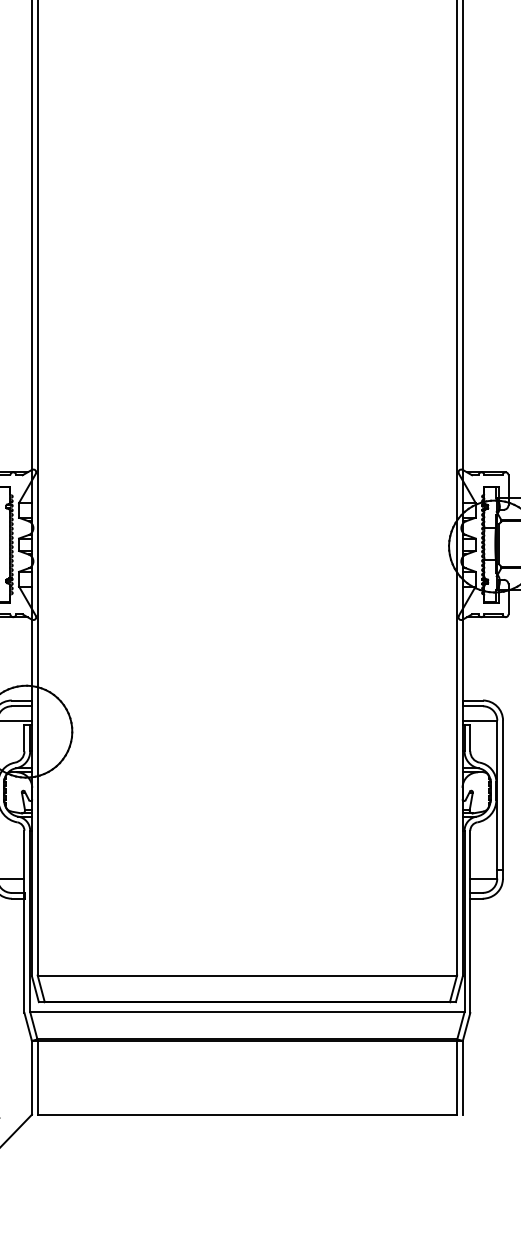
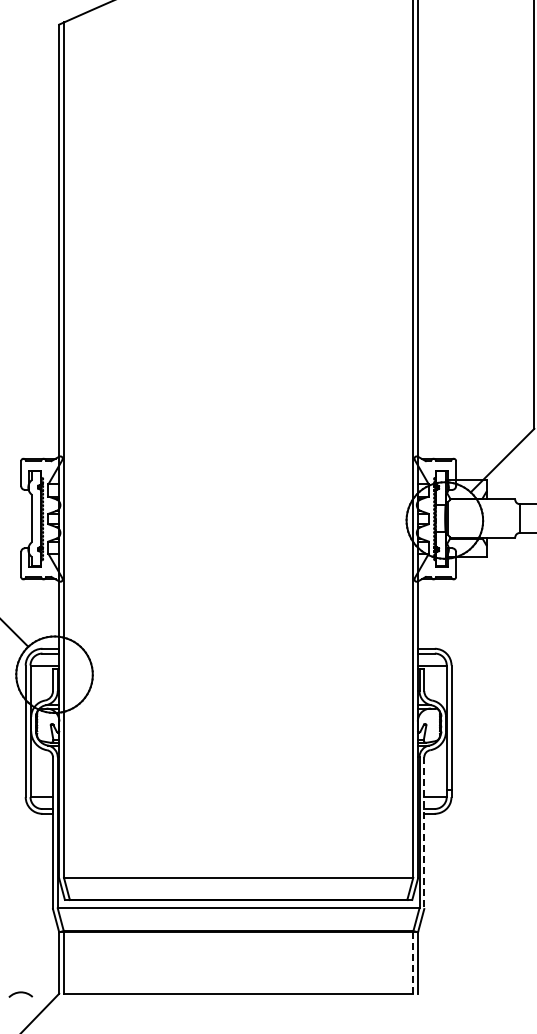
line: (470, 922) -> (424, 833), solid -> dashed
line: (457, 1078) -> (413, 963), solid -> dashed

